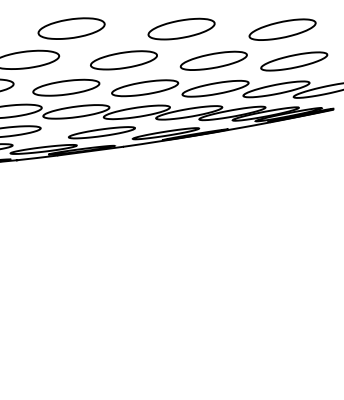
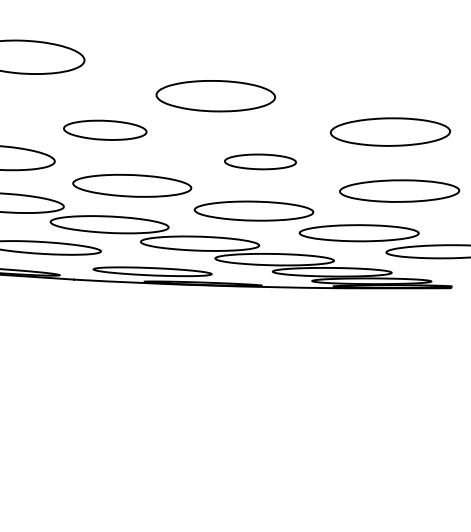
part: (123, 60) -> (104, 130), size x0.7
part: (213, 60) -> (260, 161), size x0.6

